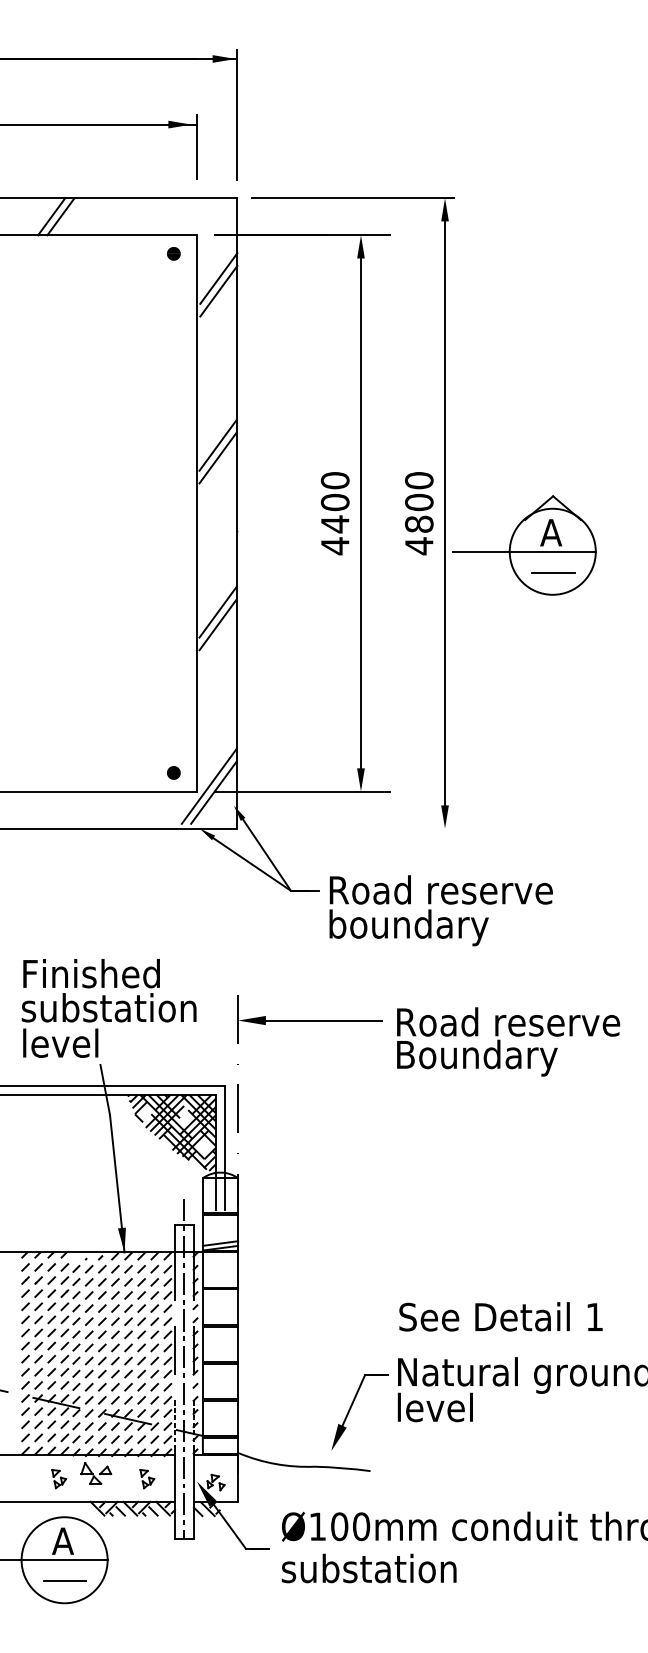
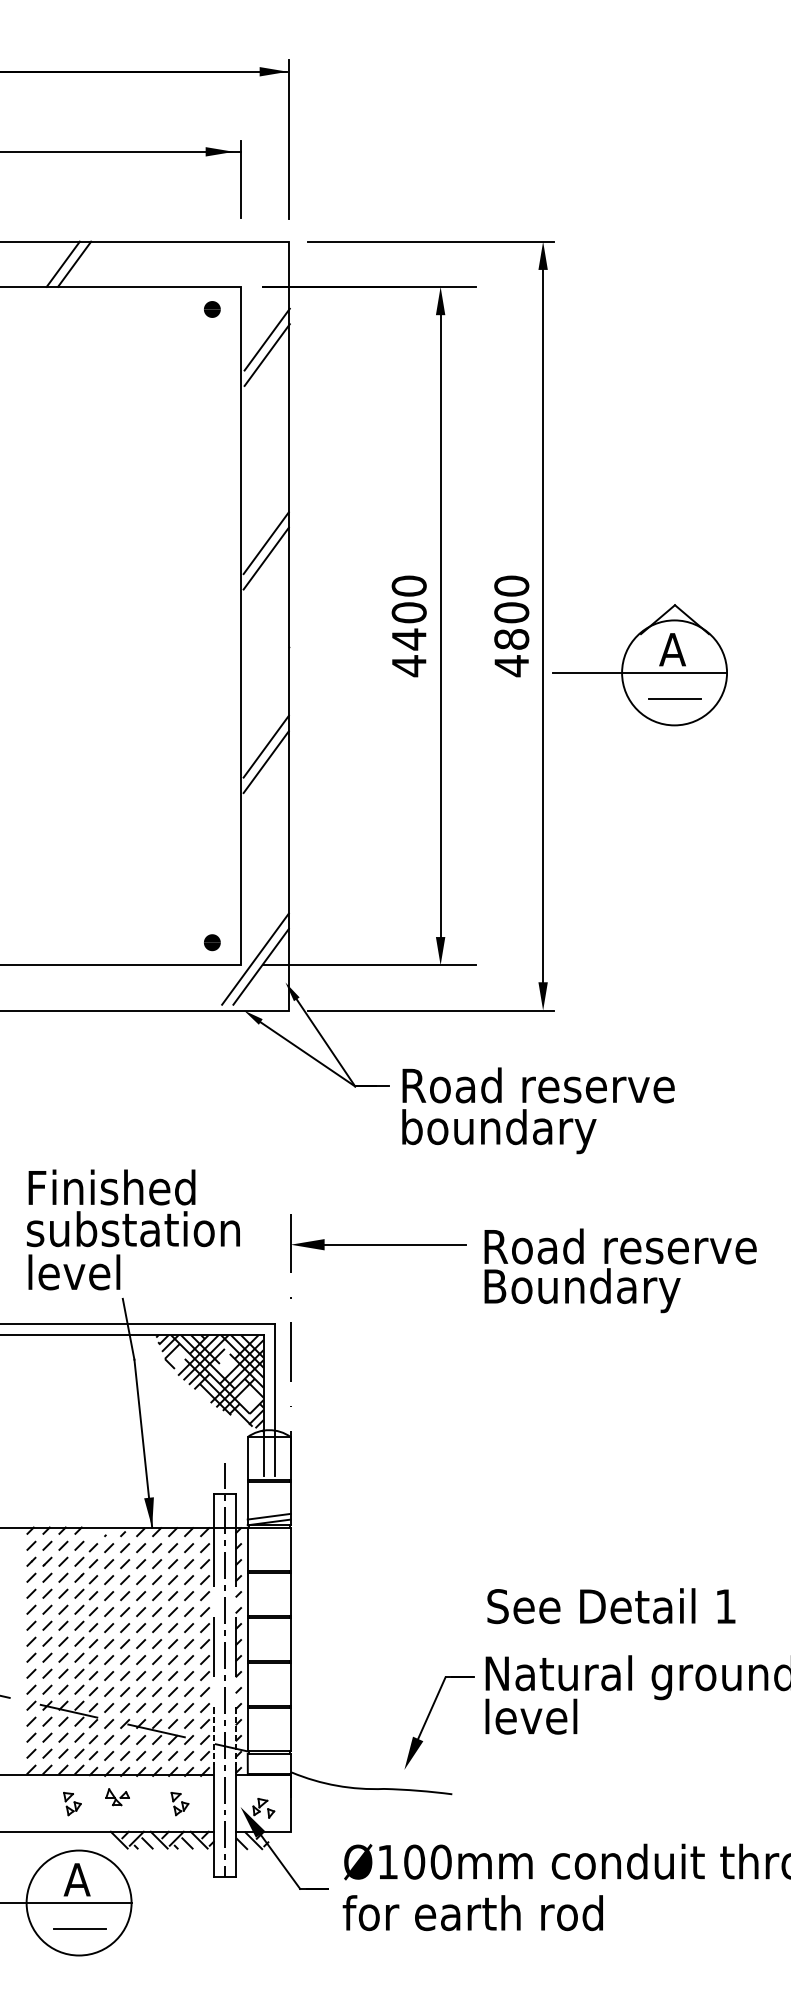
line: (352, 828) -> (430, 1010), added
part: (96, 1473) -> (117, 1797), size x0.62
text: (387, 1568) -> (472, 1913), substation -> for earth rod

